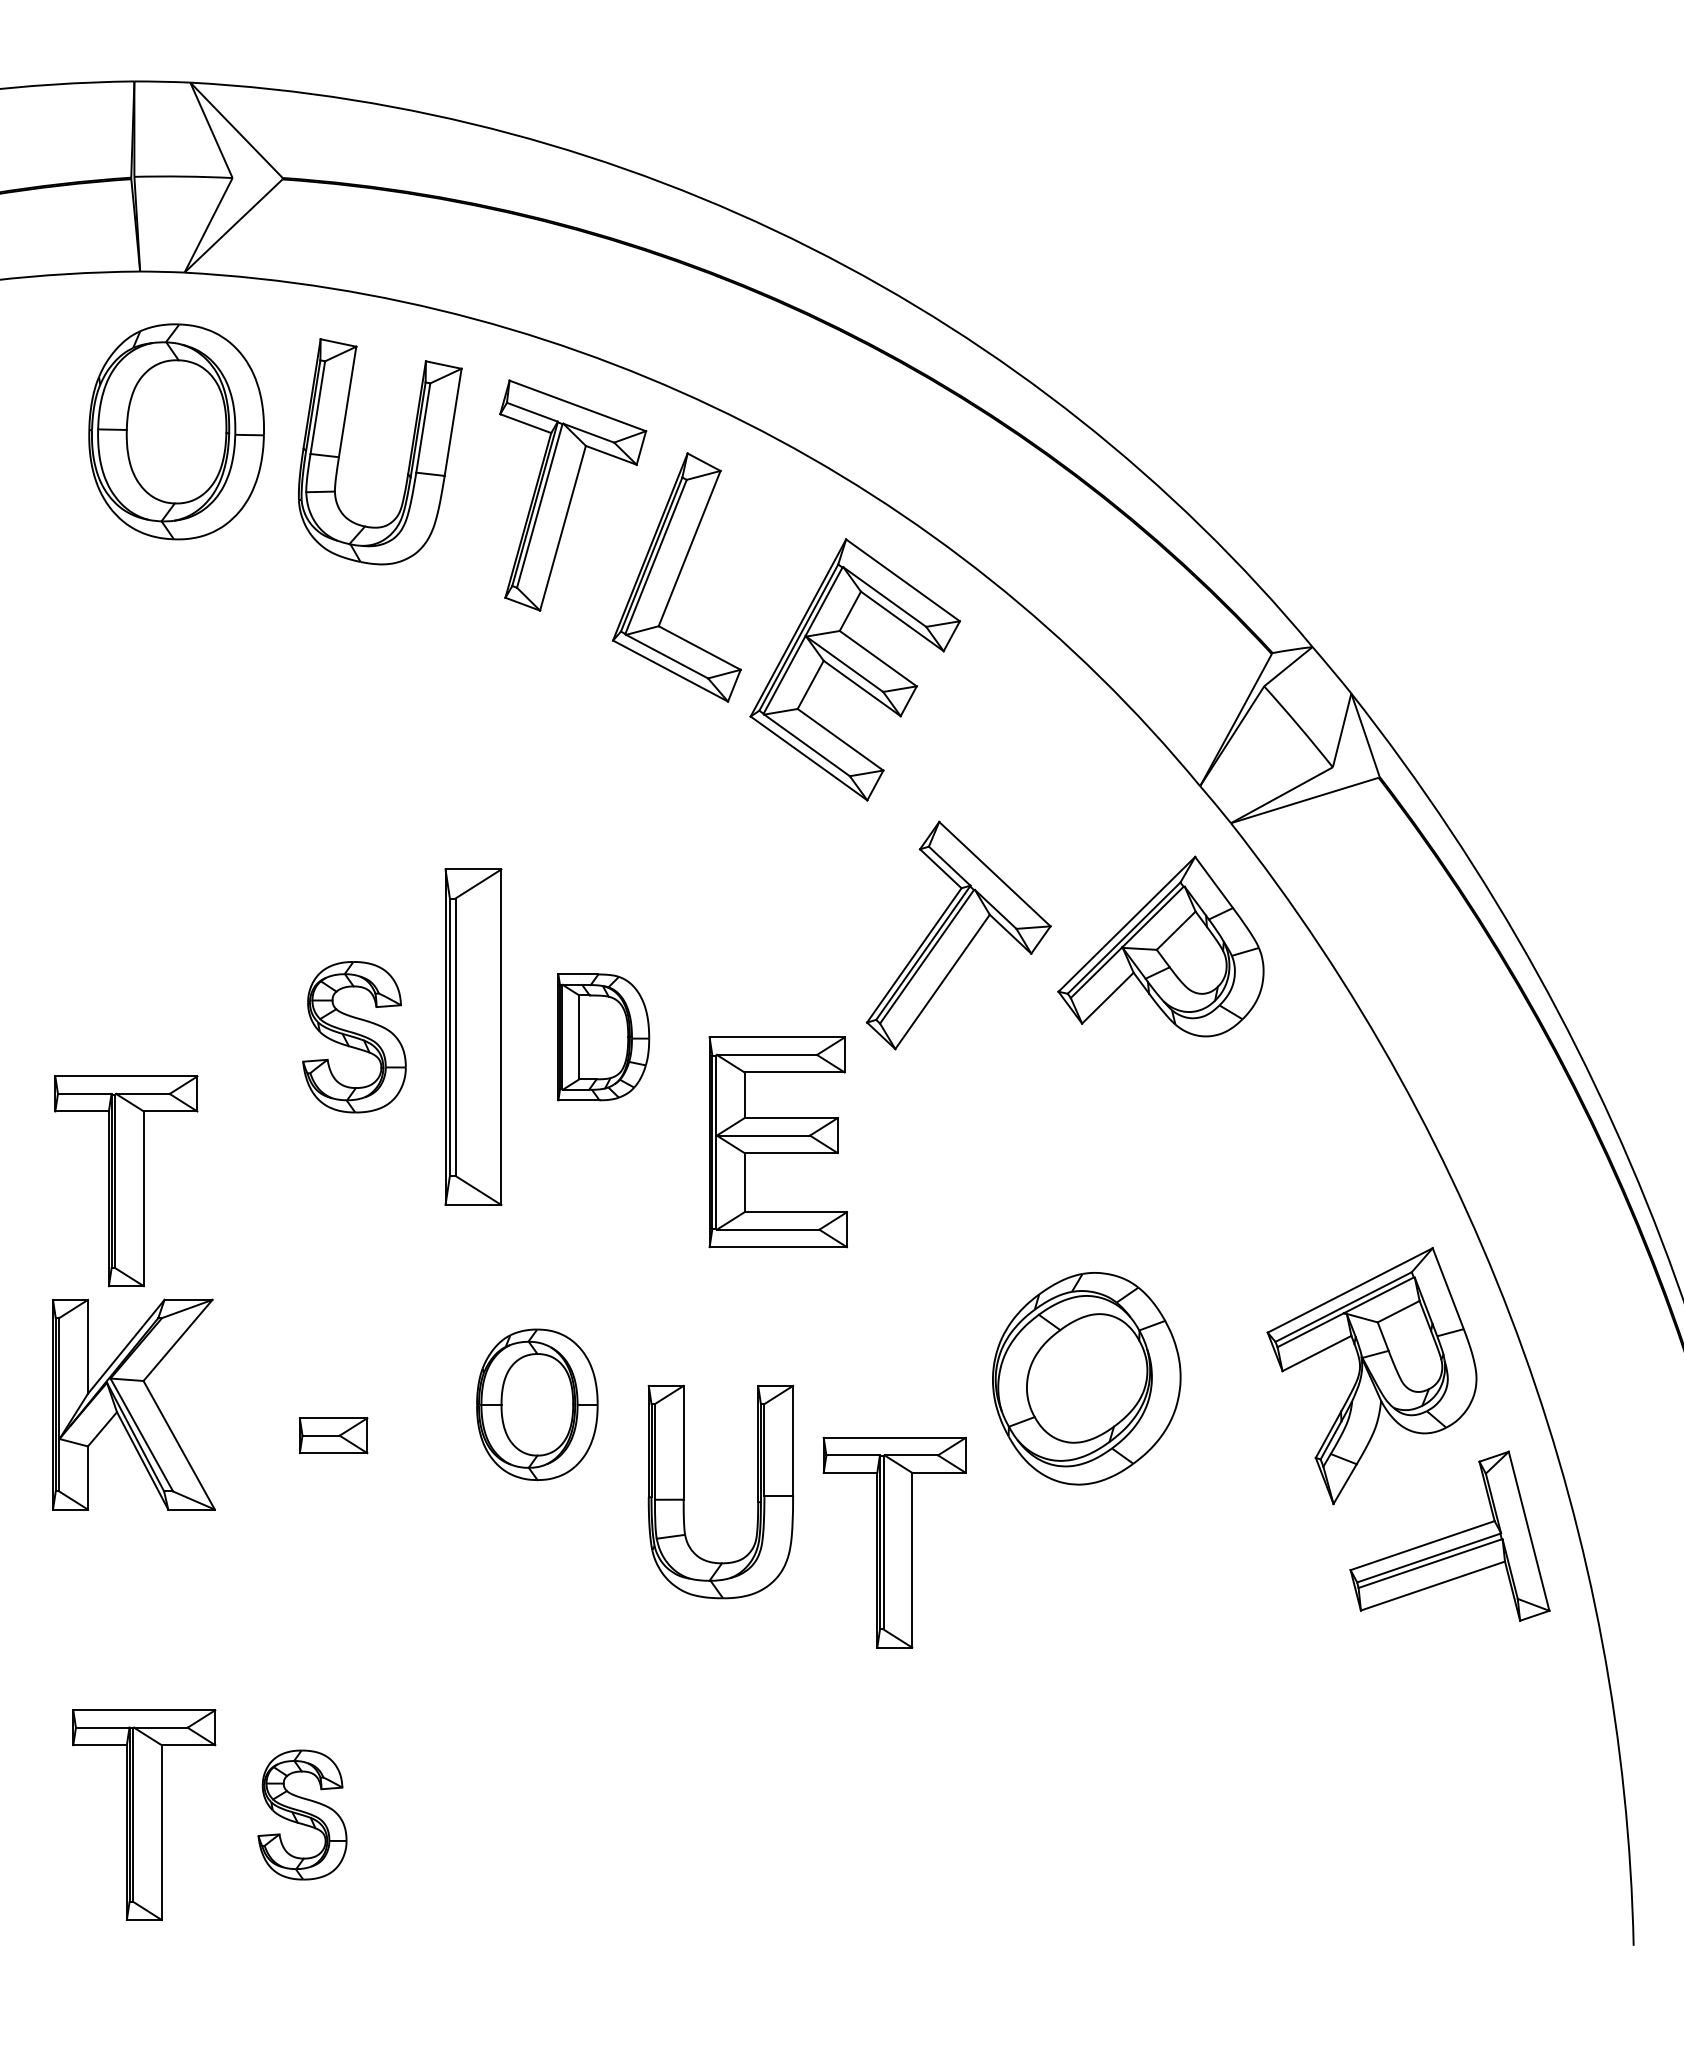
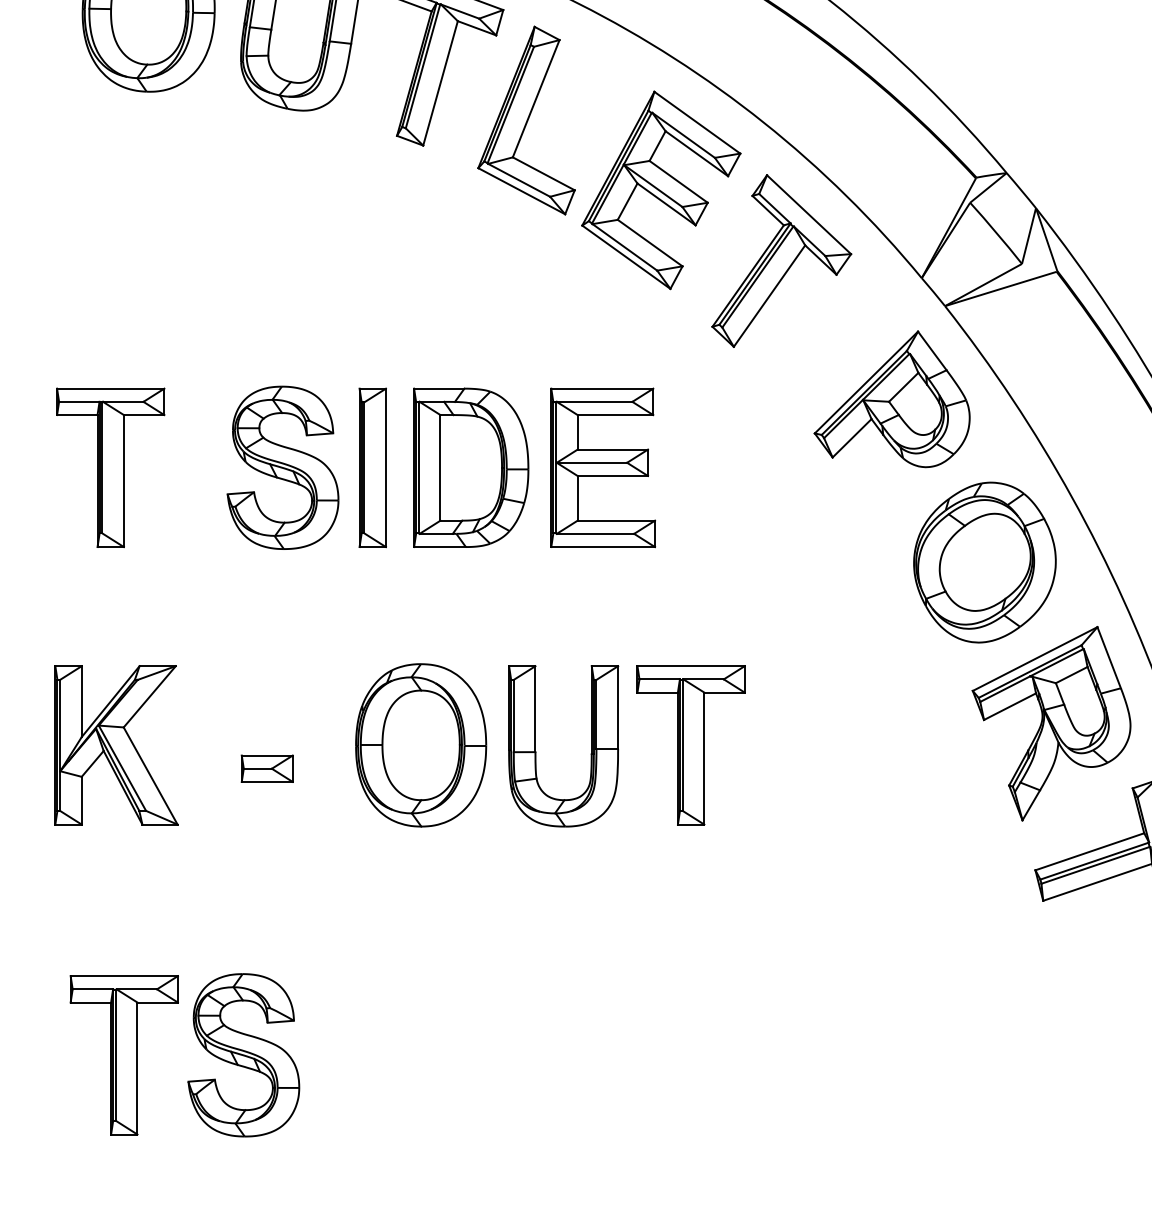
part: (958, 935) -> (781, 261), moved
part: (354, 1036) -> (283, 467), size x1.43
part: (472, 1037) -> (372, 467), size x0.62
part: (603, 1037) -> (471, 467), size x1.67
part: (778, 1142) -> (603, 467), moved
part: (126, 1181) -> (110, 467), moved
part: (1086, 1378) -> (984, 562), moved
part: (537, 1404) -> (421, 745), size x1.43
part: (684, 1491) -> (536, 745), moved
part: (894, 1542) -> (690, 745), moved
part: (302, 1814) -> (243, 1054), size x1.67

